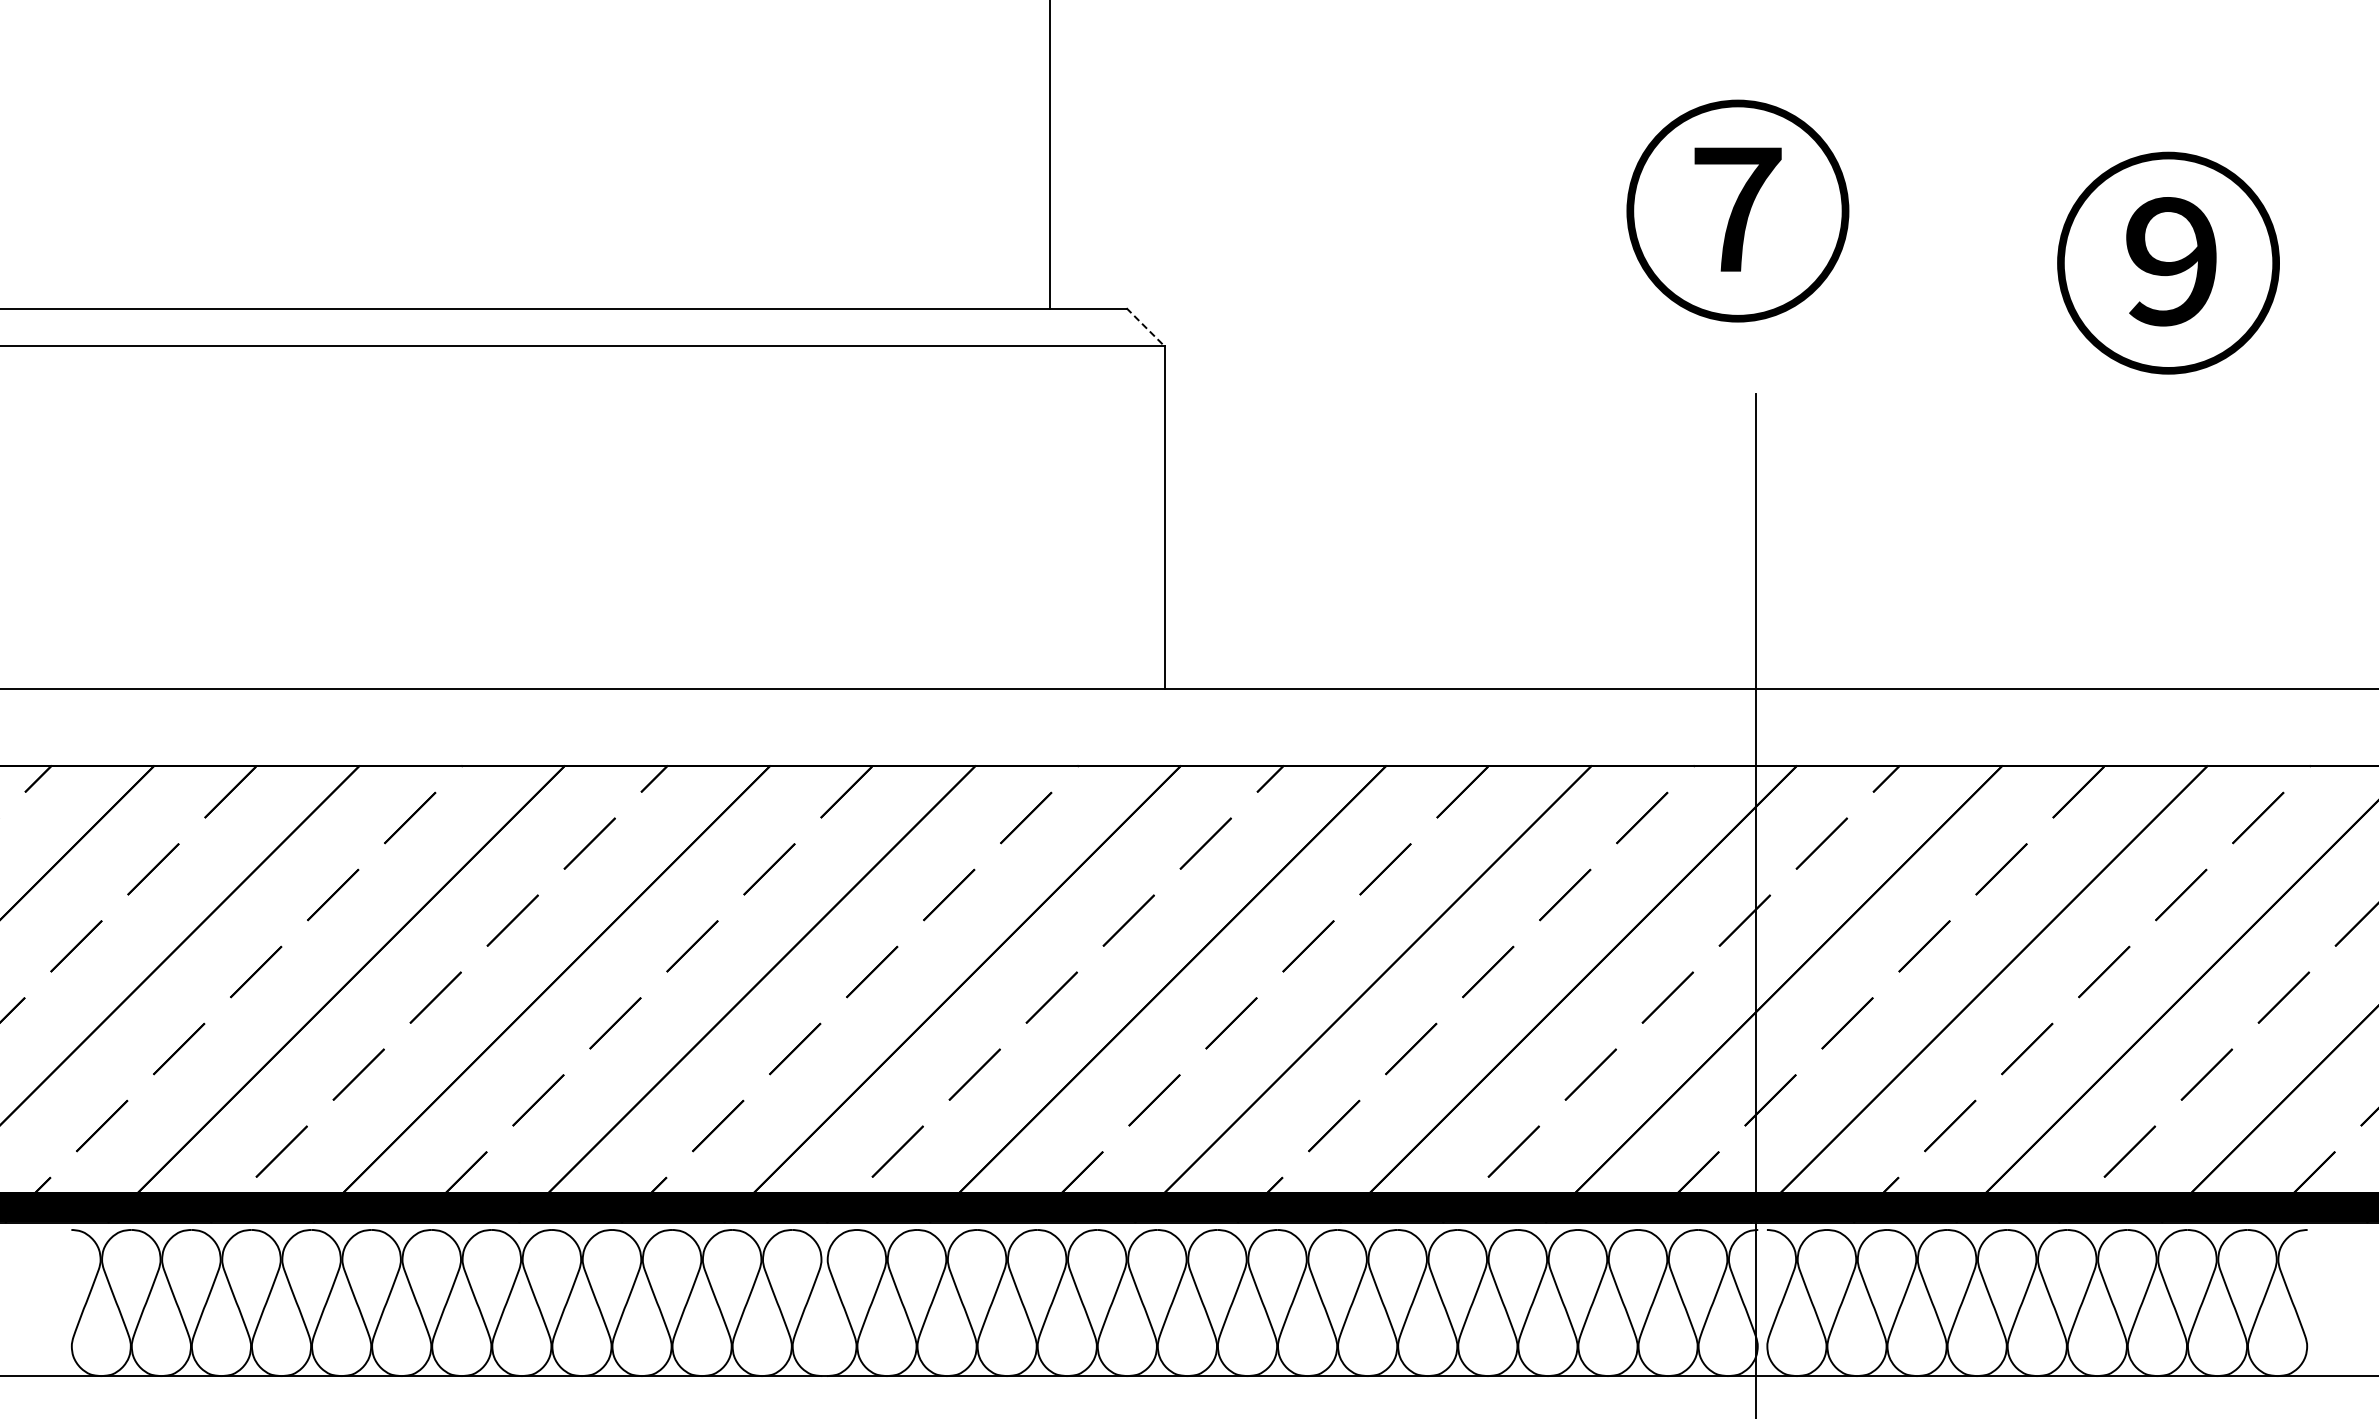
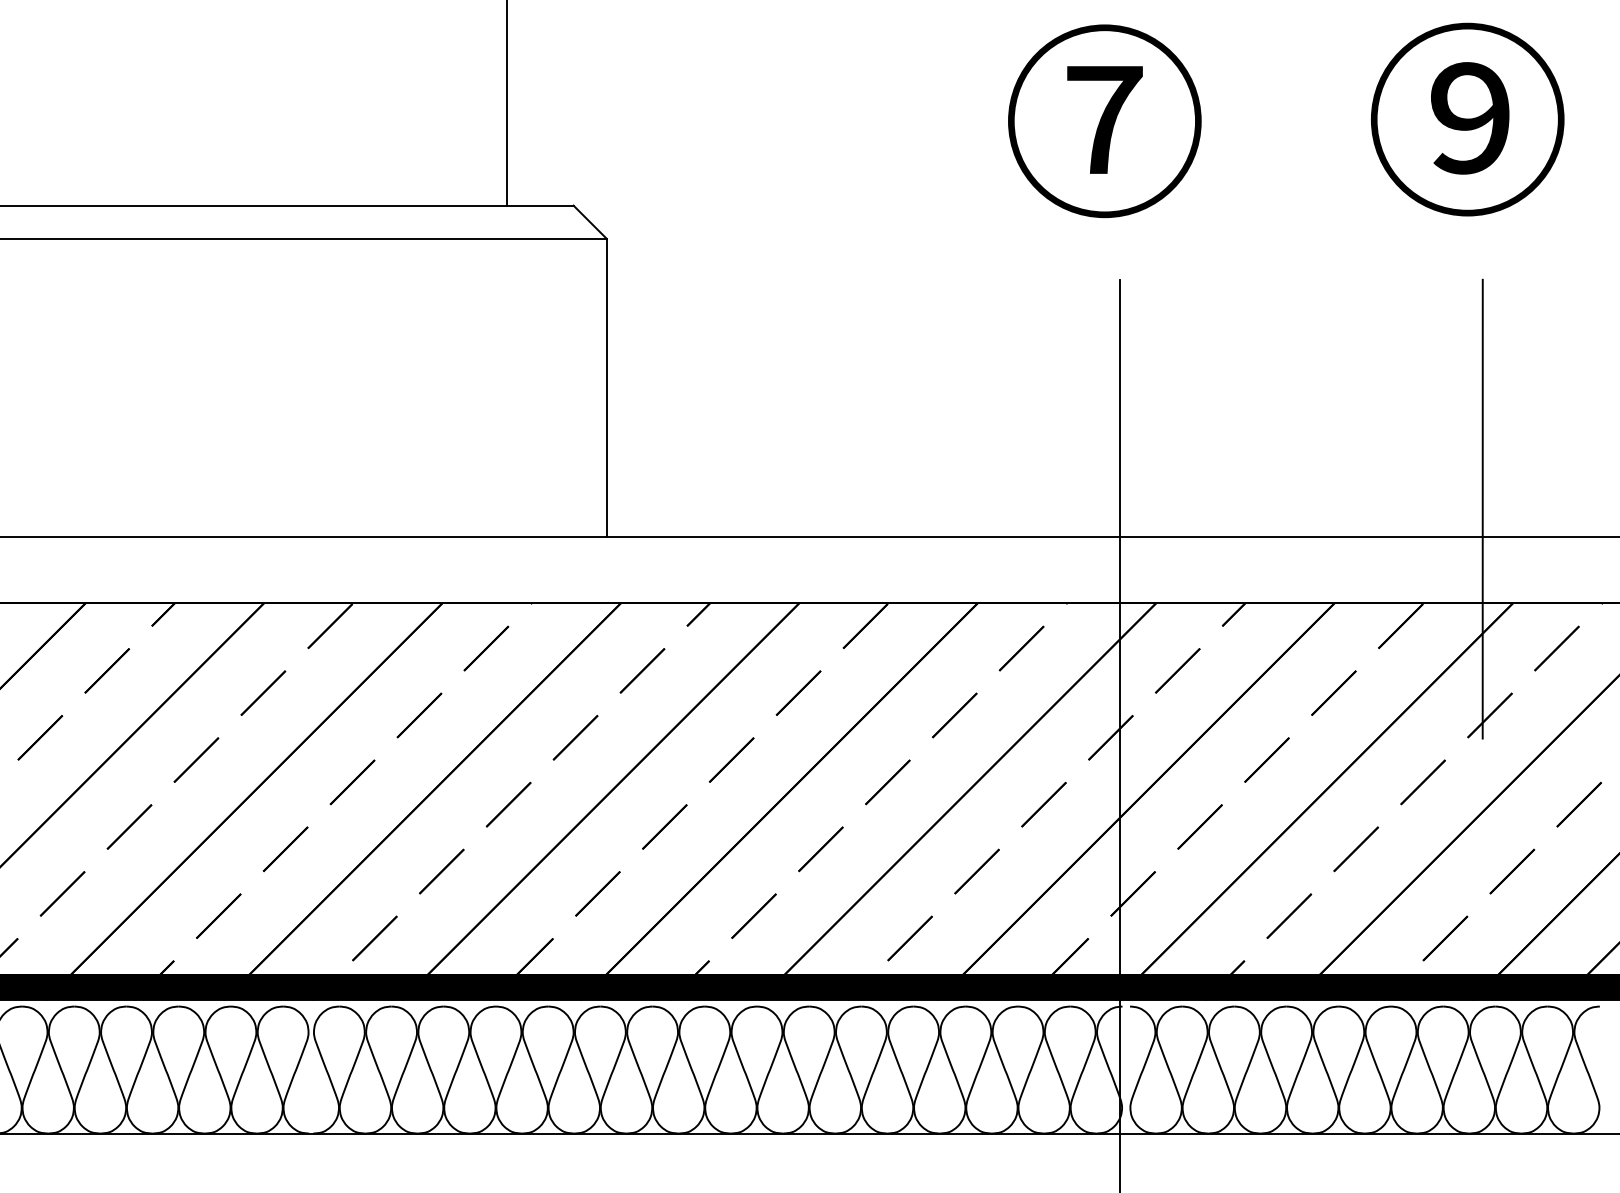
text: (2168, 262) -> (1467, 119), moved
line: (1145, 327) -> (590, 222), dashed -> solid
line: (2172, 657) -> (1482, 509), added

